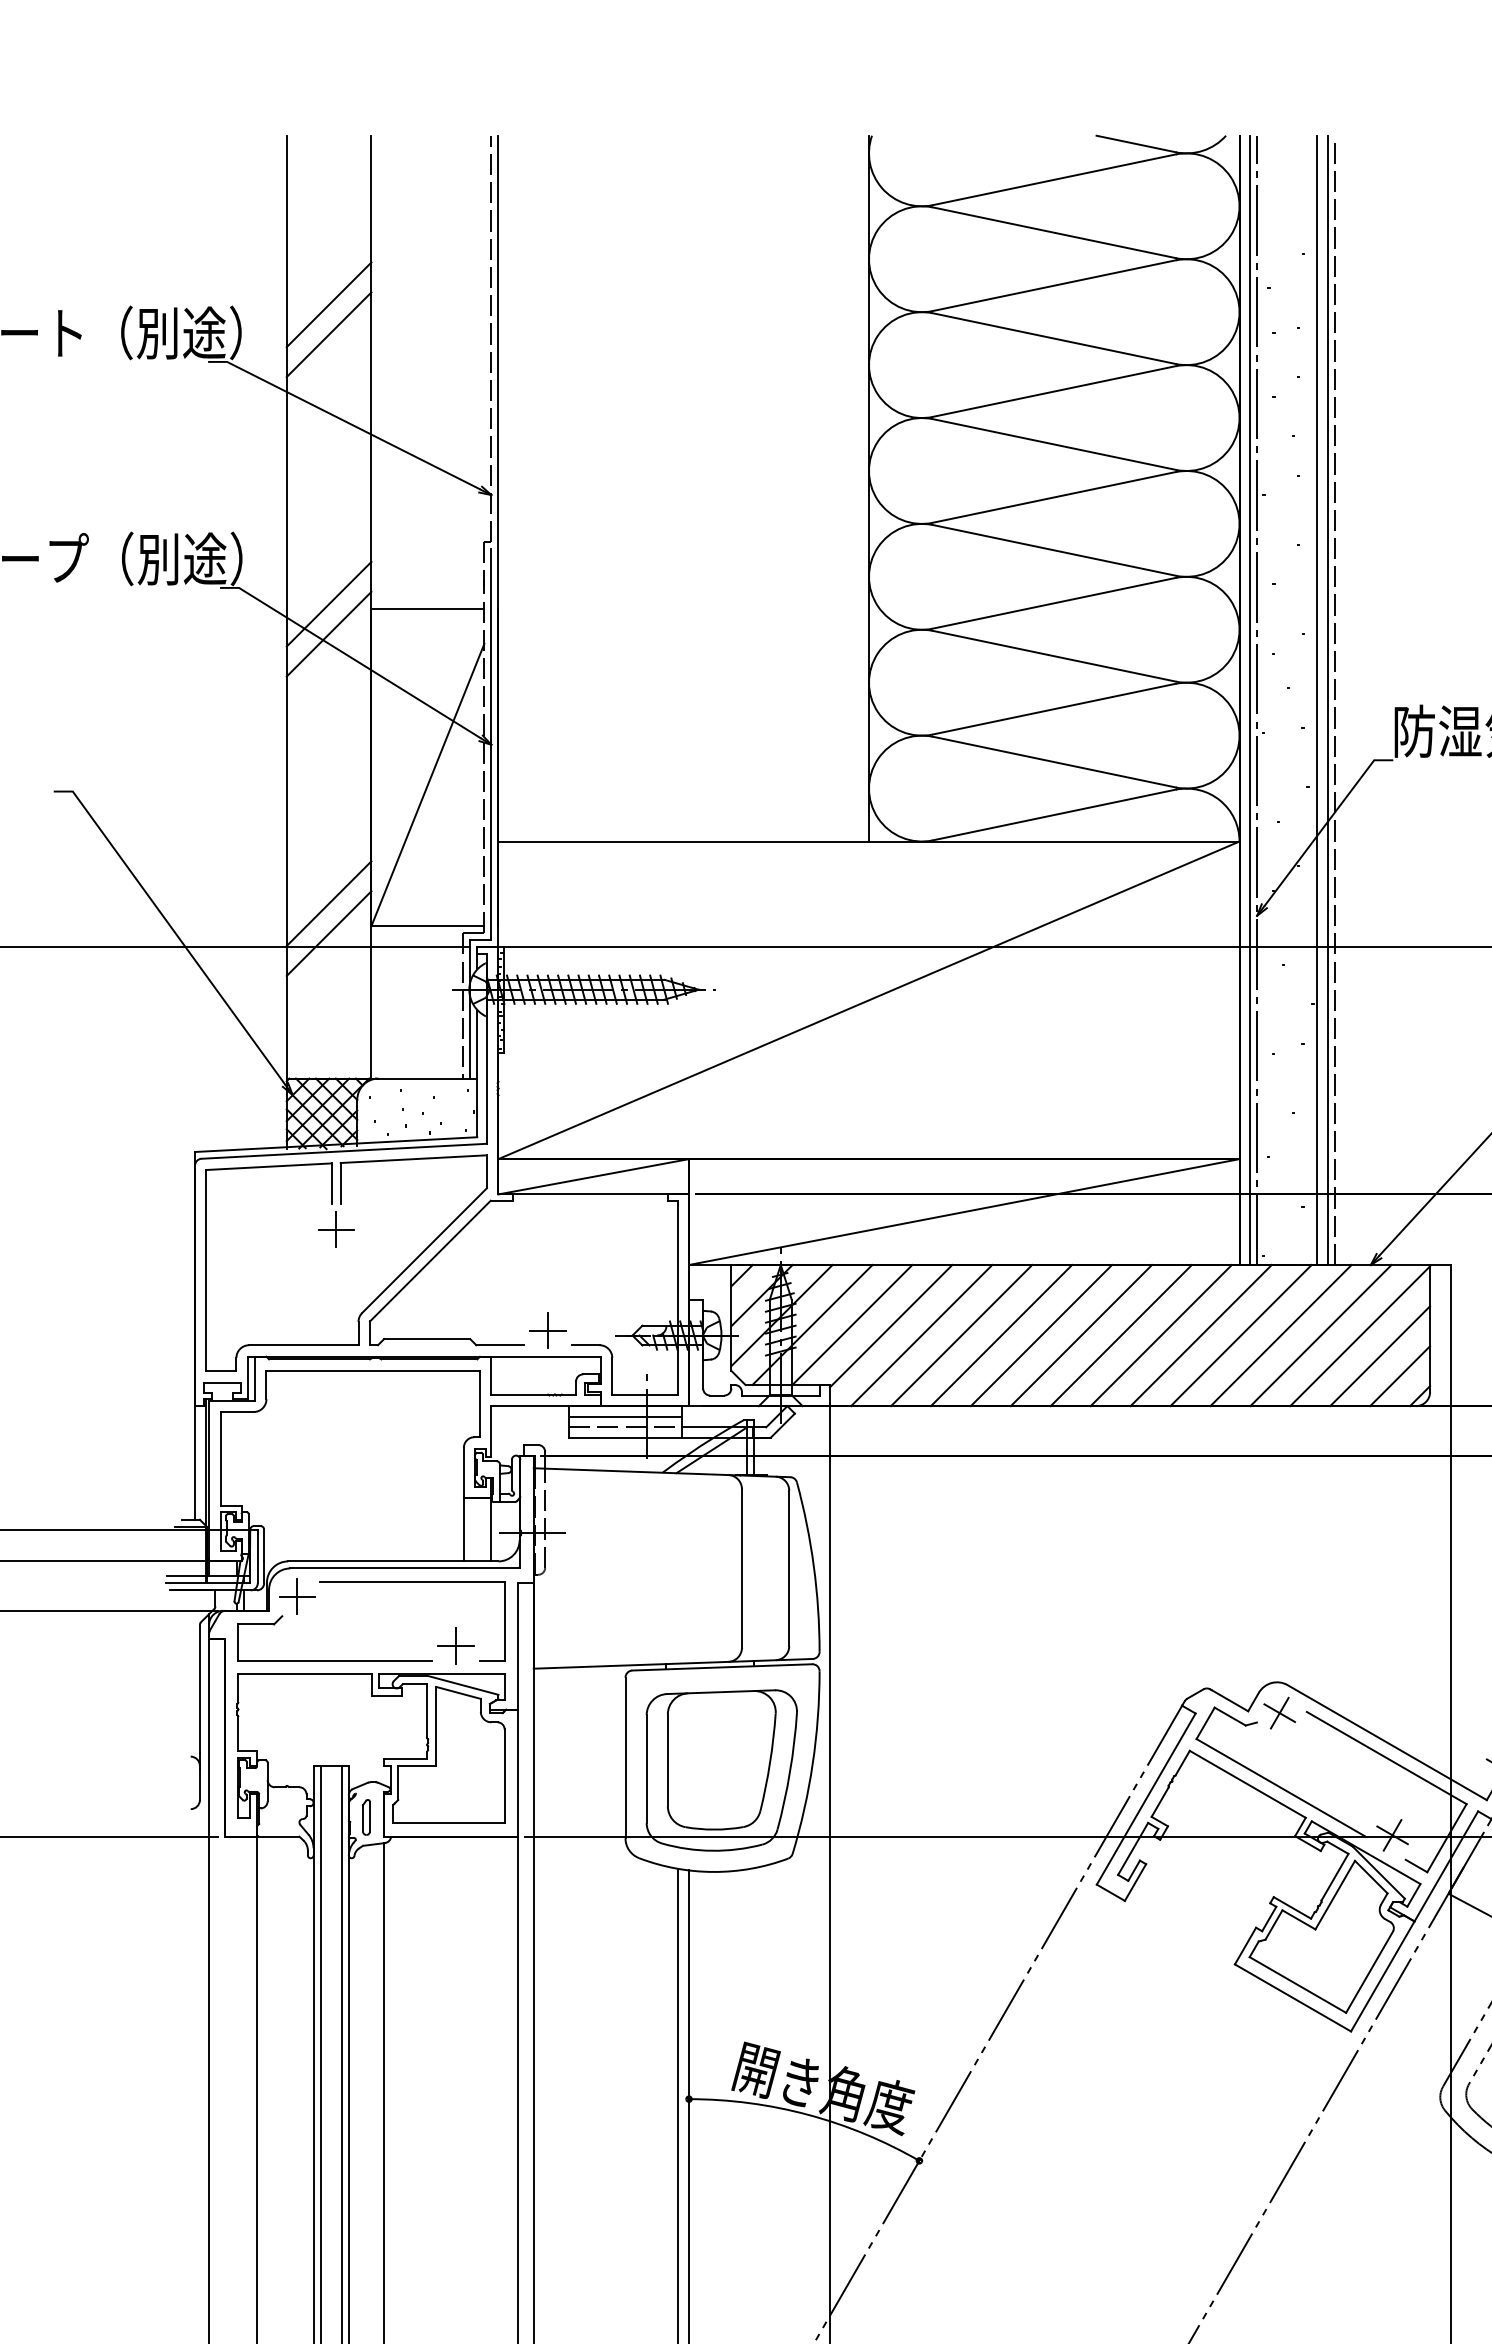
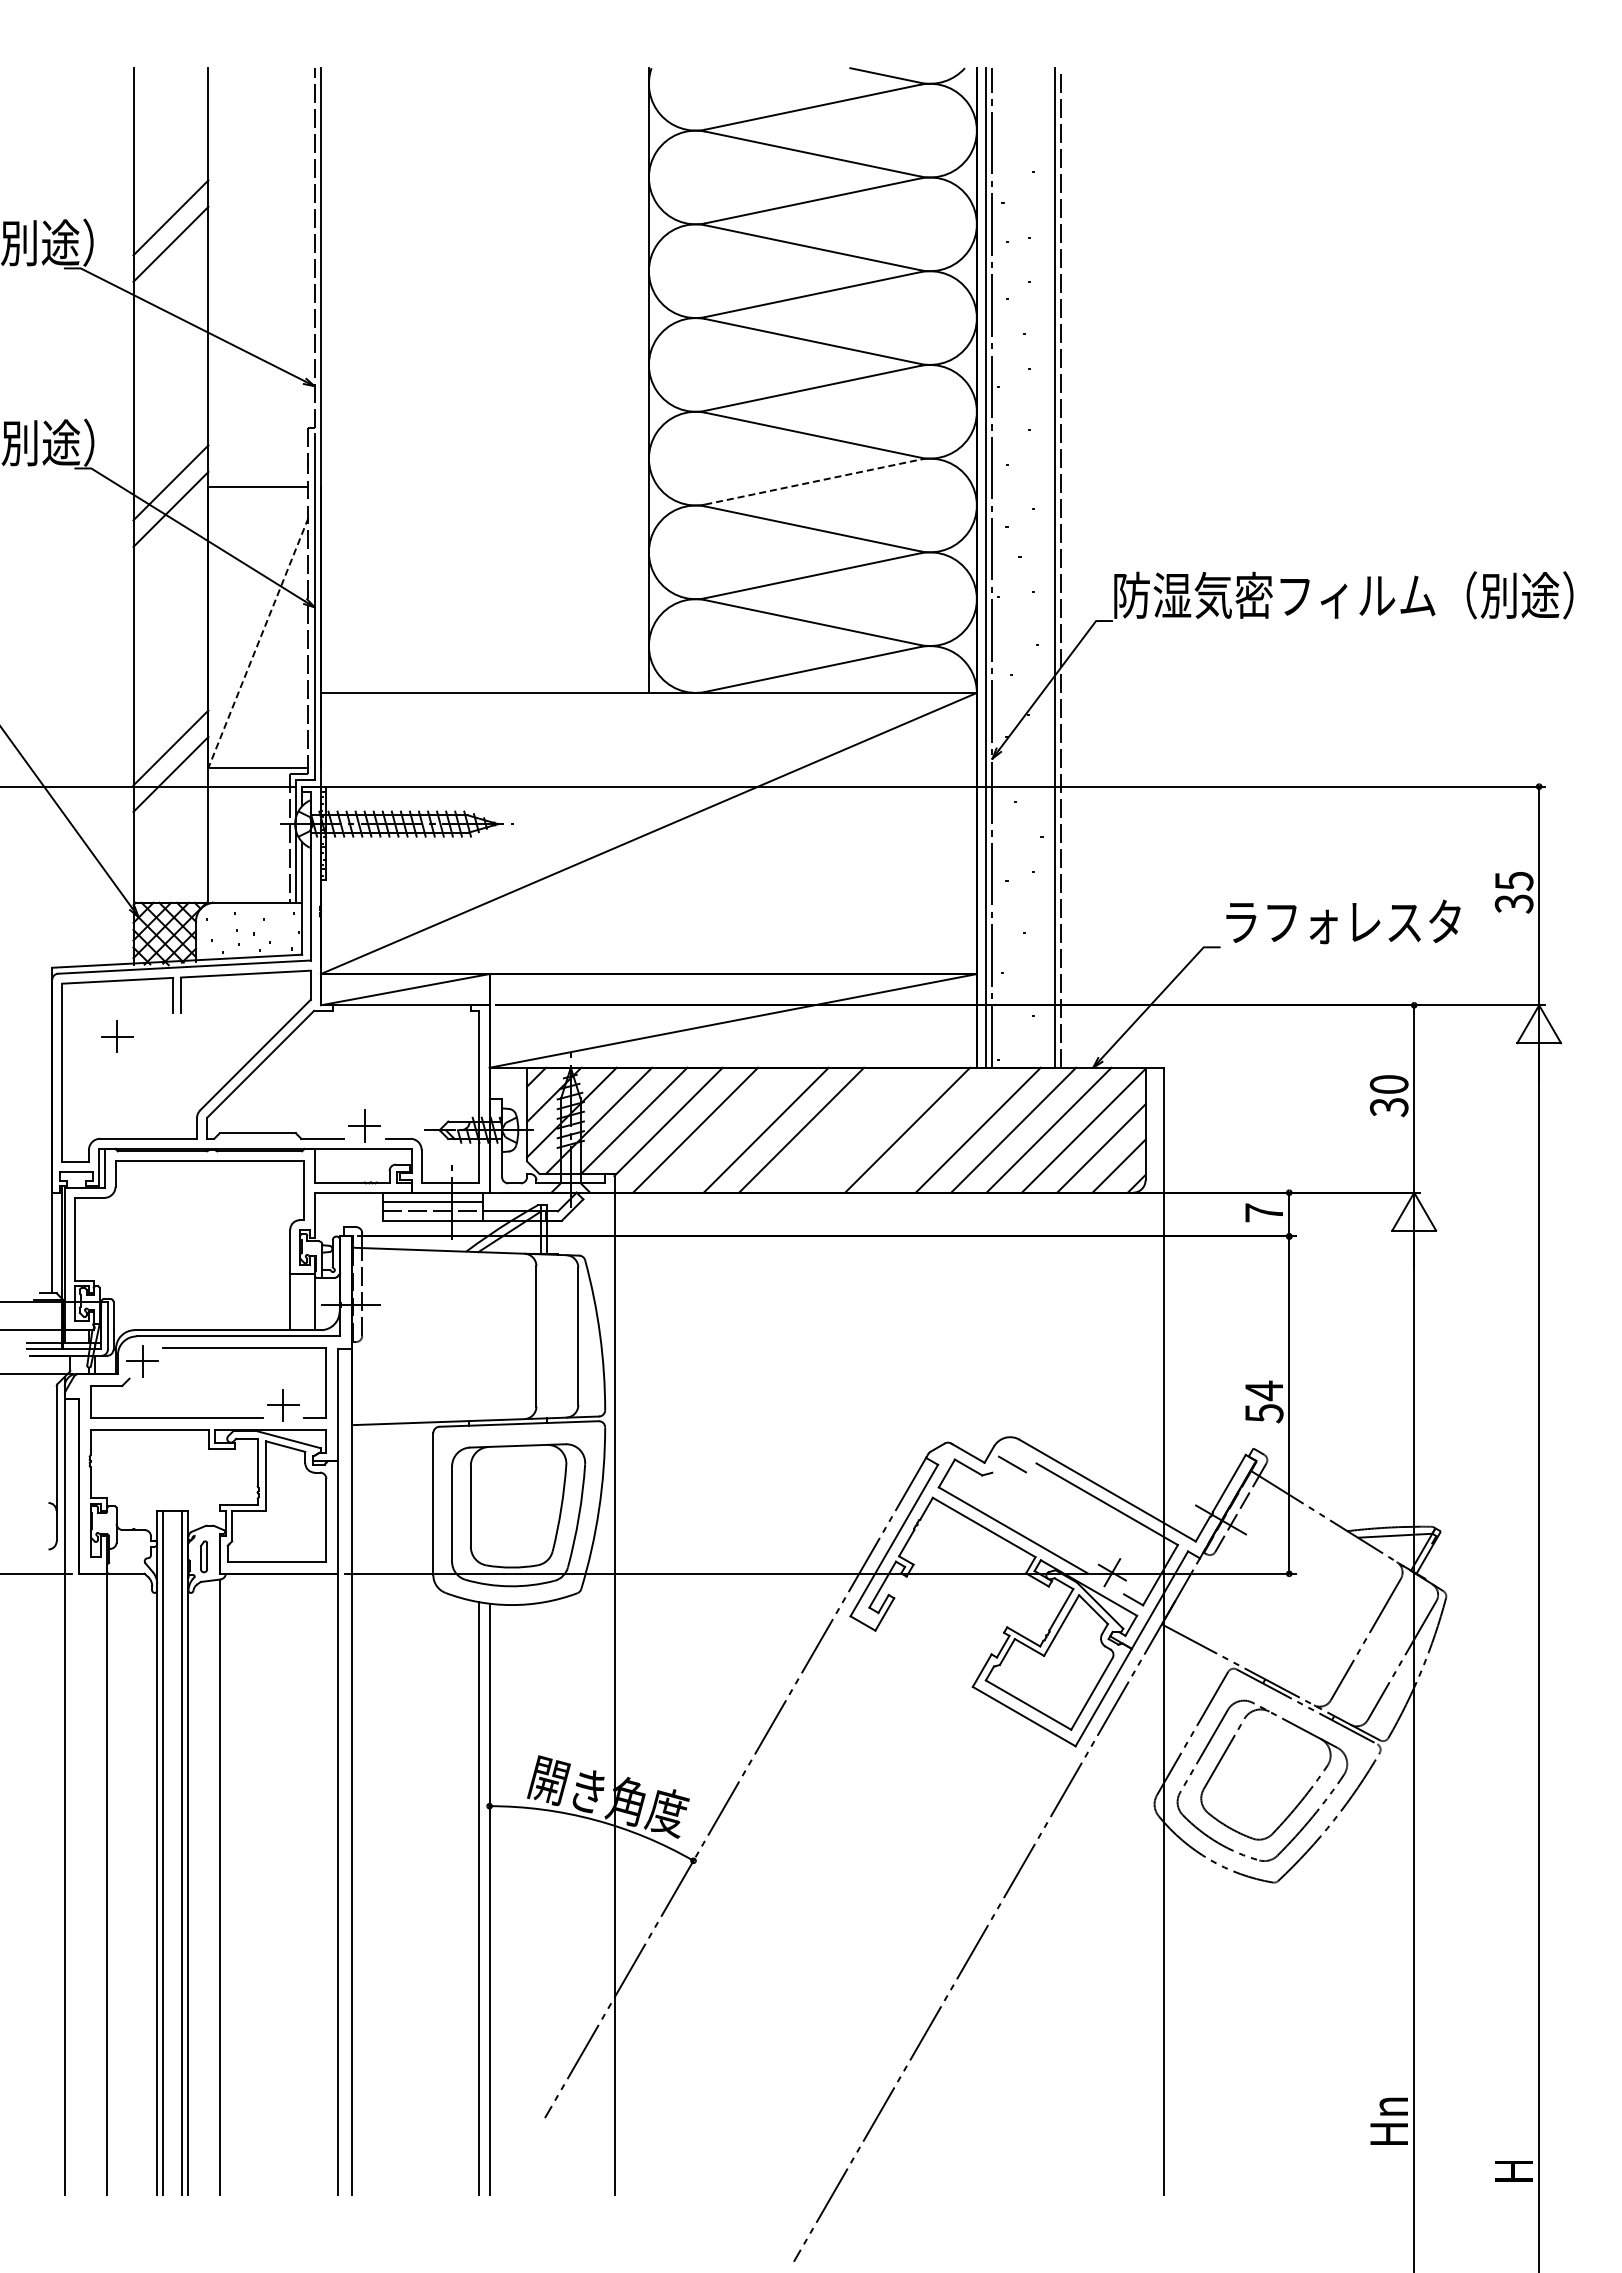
line: (1053, 603) -> (812, 482), solid -> dashed
line: (1317, 699) -> (1045, 567), removed
line: (427, 784) -> (258, 642), solid -> dashed
part: (336, 1229) -> (117, 1036), moved
line: (961, 1334) -> (730, 1129), removed
line: (1080, 1334) -> (836, 1129), removed
line: (1120, 1334) -> (871, 1129), removed
line: (1200, 1334) -> (942, 1129), removed
line: (1279, 1713) -> (1012, 1464), removed

